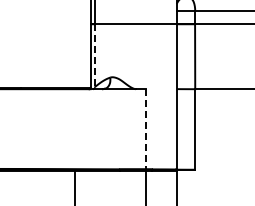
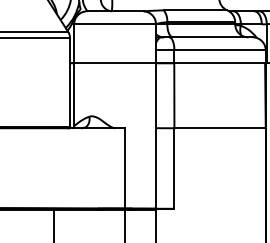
line: (95, 56) -> (74, 95), dashed -> solid
line: (146, 129) -> (125, 168), dashed -> solid

